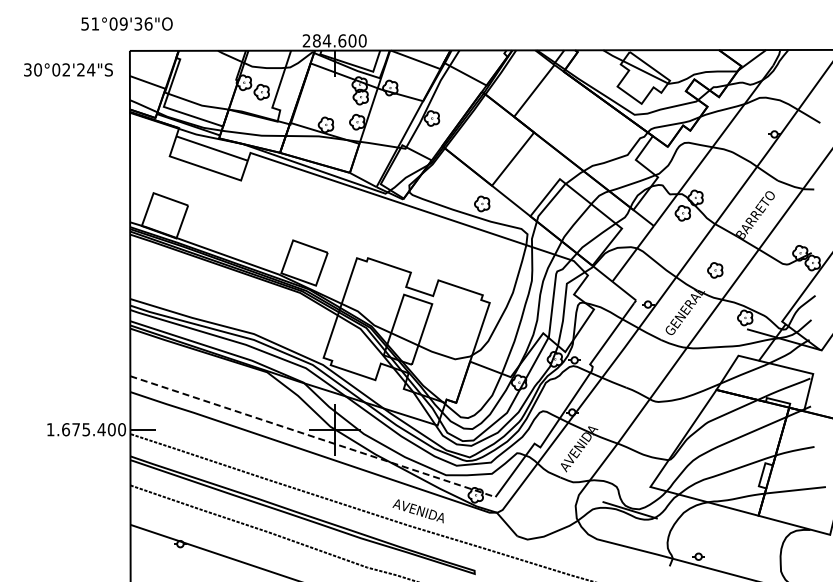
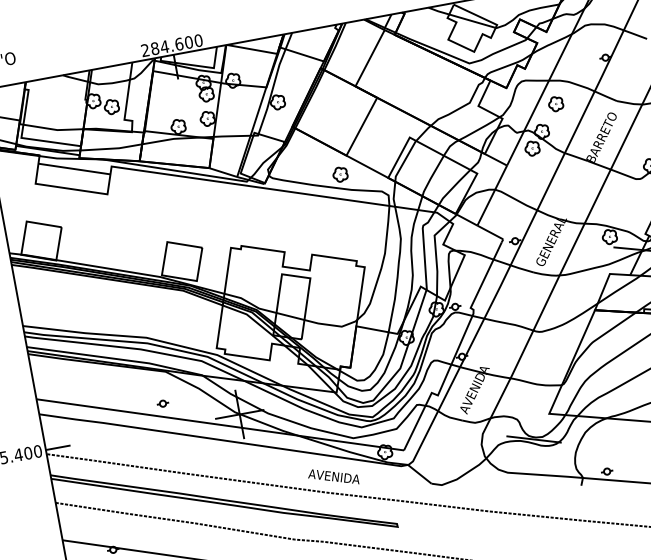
part: (715, 270) -> (556, 104), moved
part: (258, 404) -> (163, 403), added
line: (313, 436) -> (220, 424), dashed -> solid

